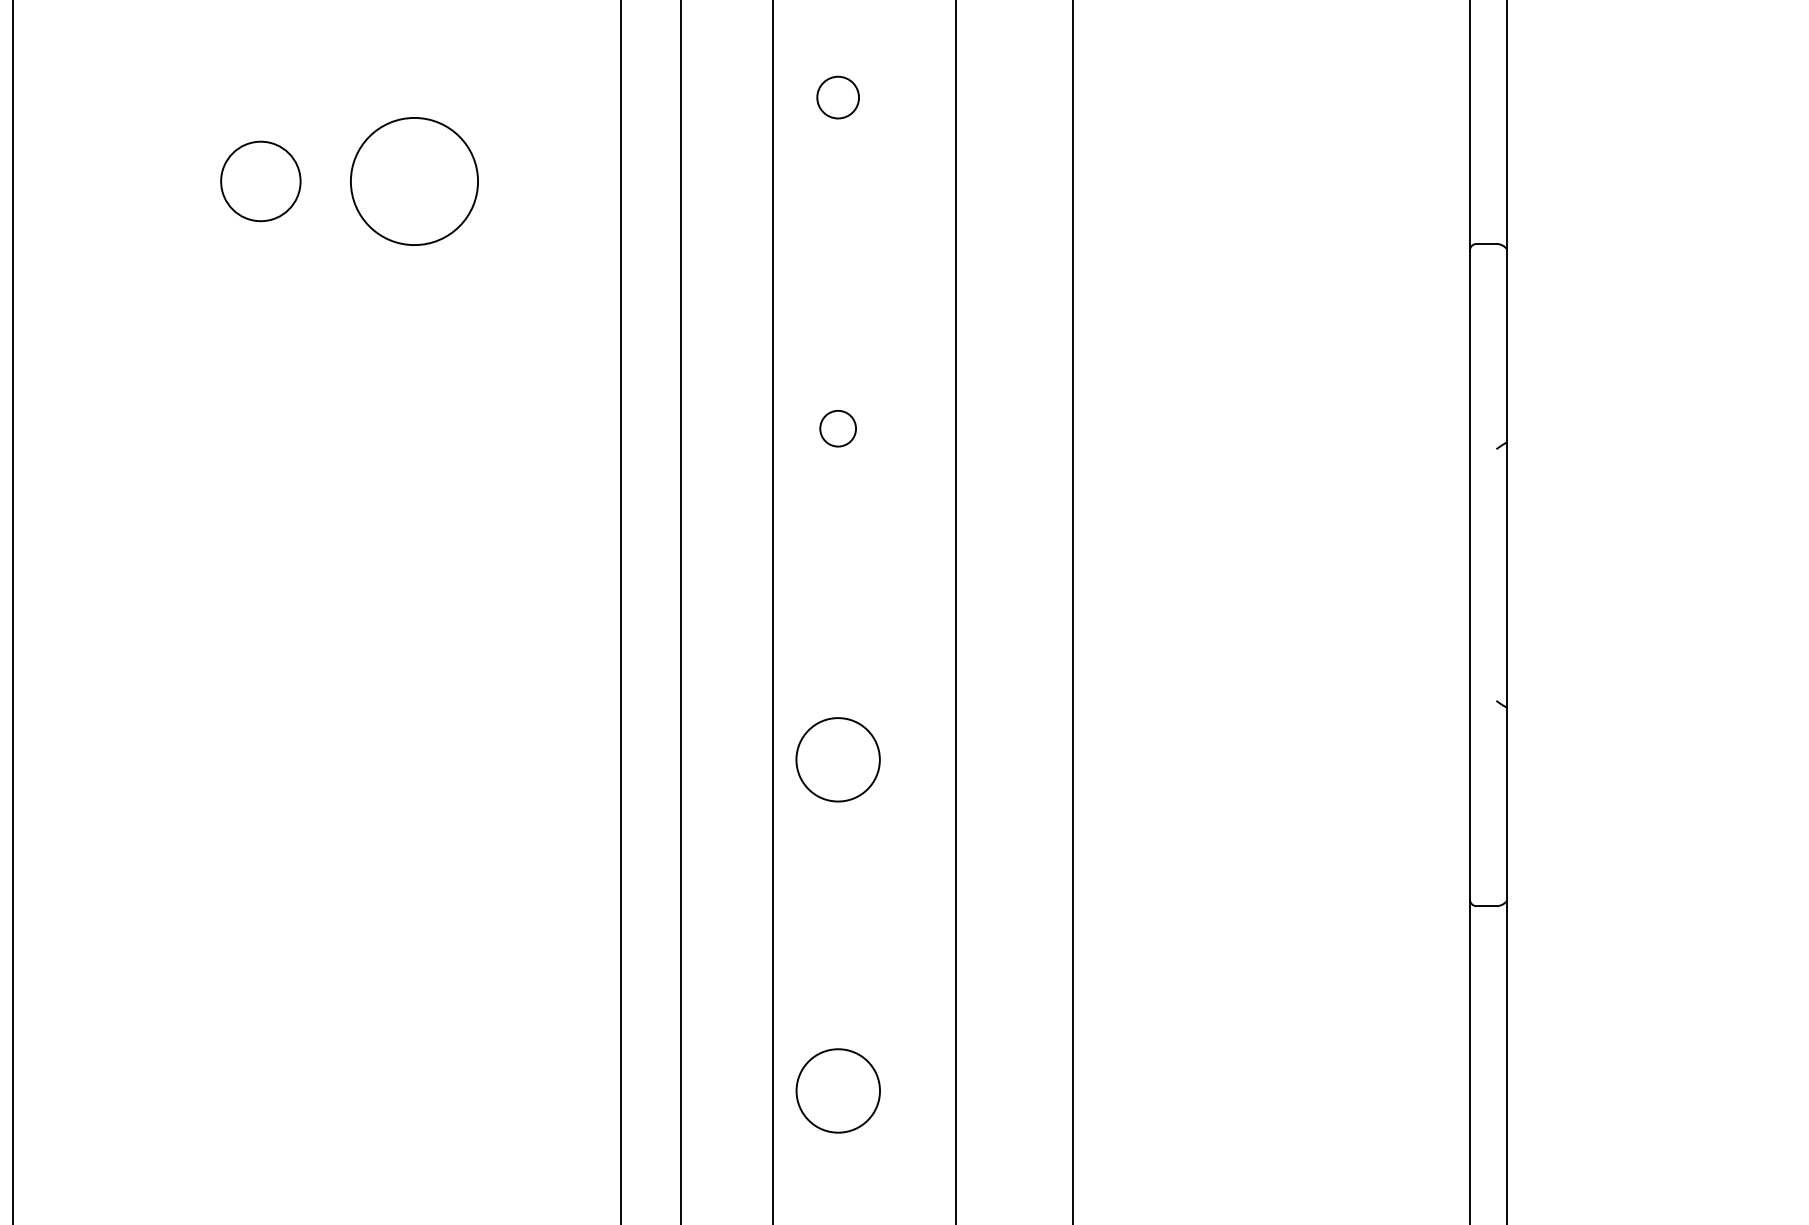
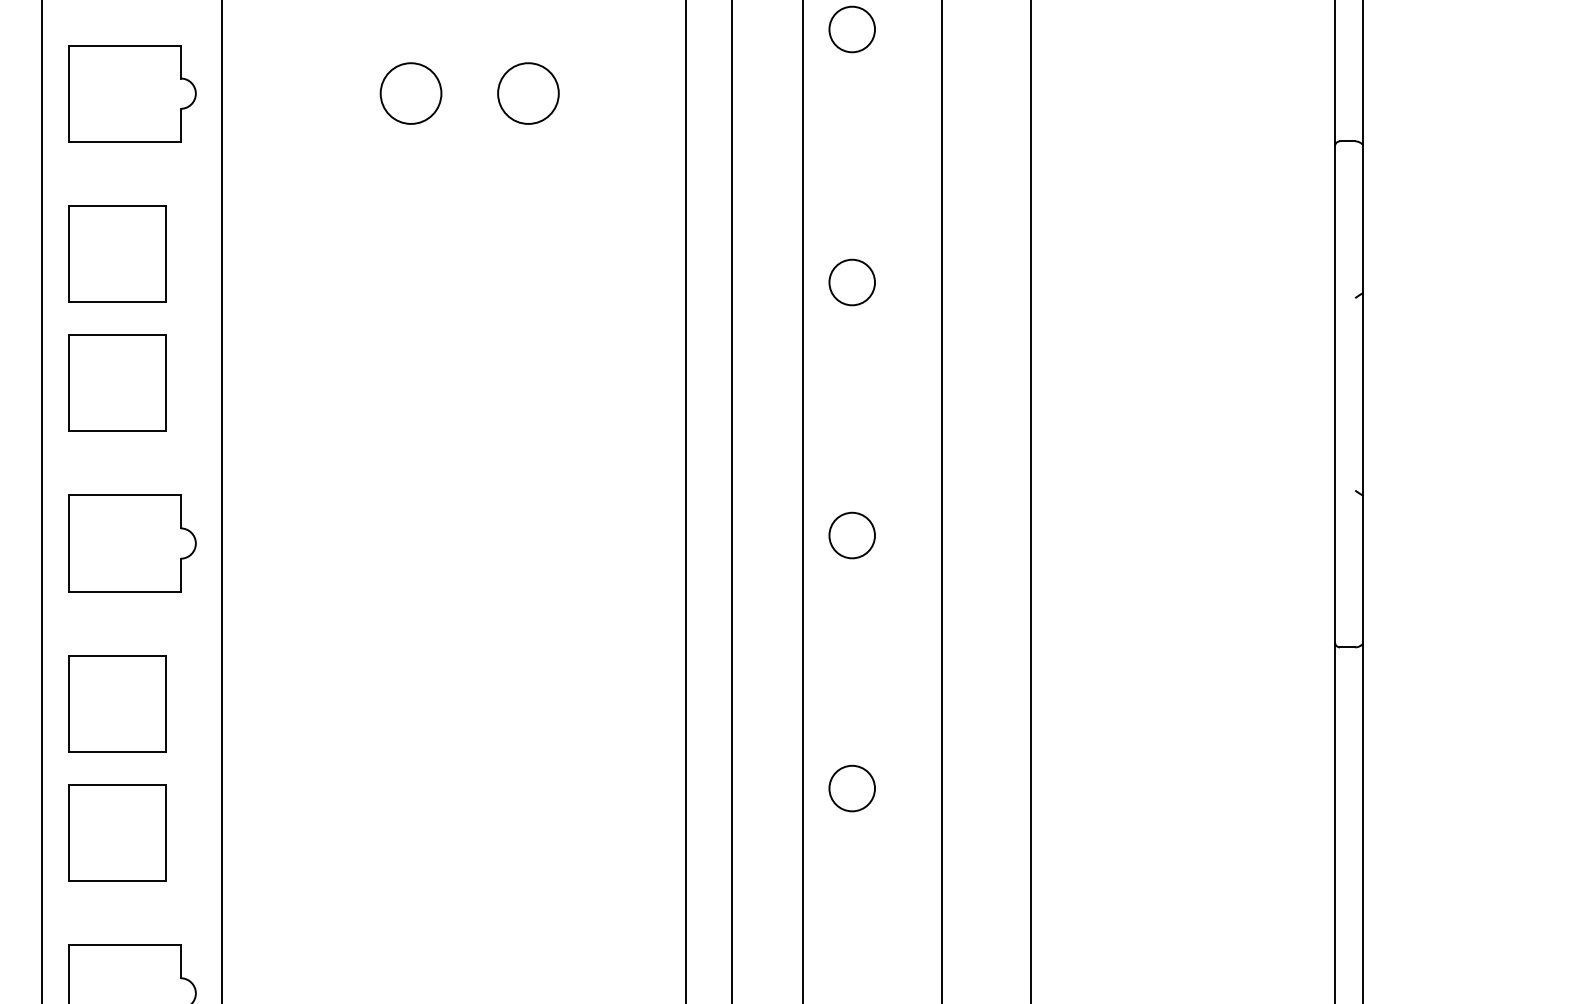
circle: (838, 97) -> (852, 29), size x1.43
circle: (414, 181) -> (528, 93), size x0.62
circle: (838, 428) -> (852, 282), size x1.67
circle: (838, 759) -> (852, 535), size x0.71
circle: (837, 1090) -> (851, 788), size x0.71

